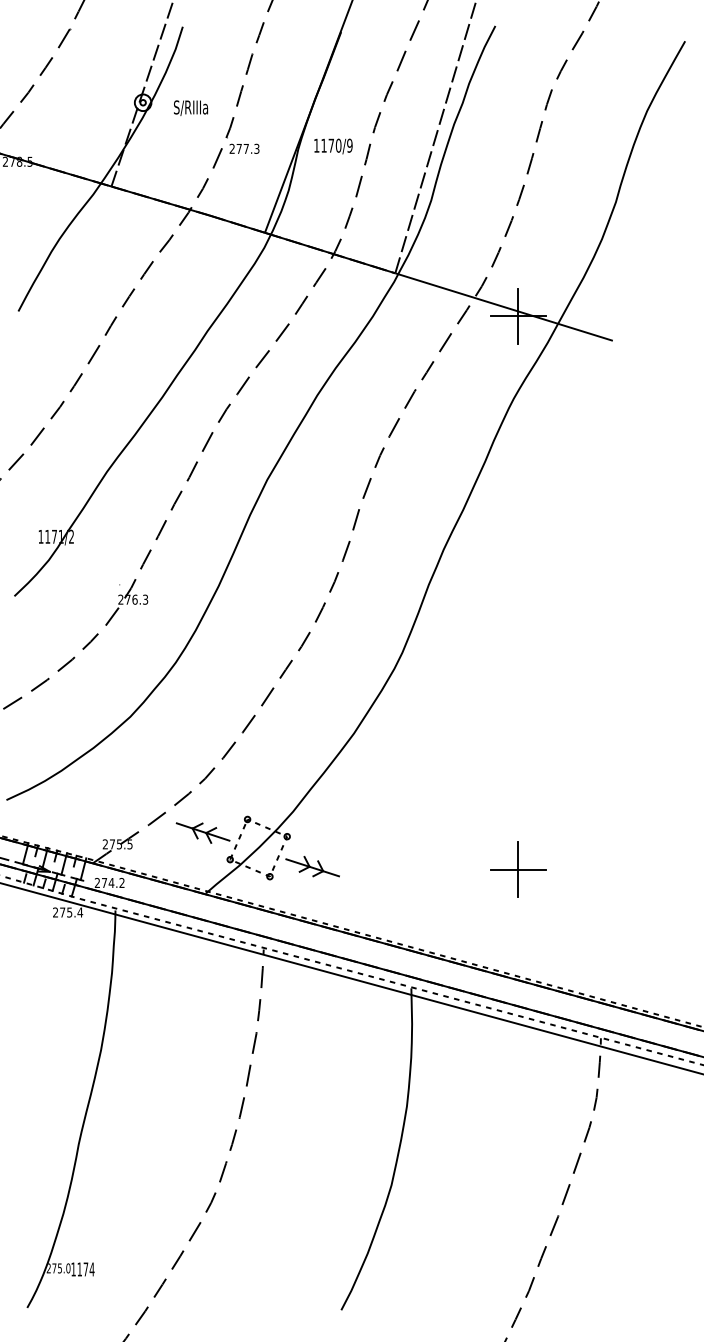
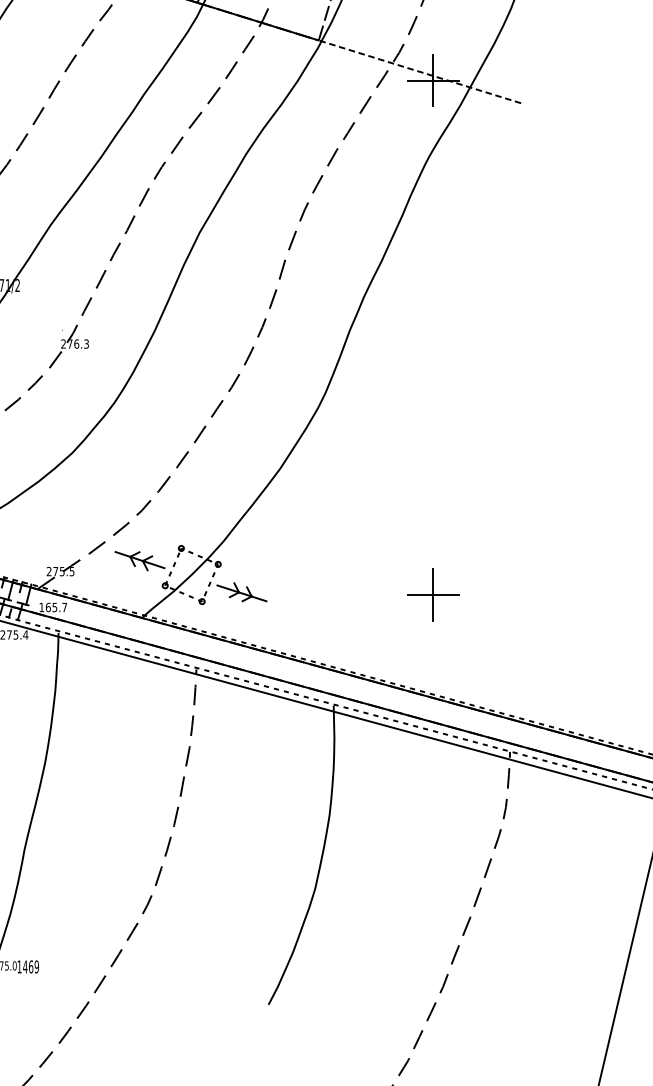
line: (504, 307) -> (420, 72), solid -> dashed
text: (109, 882) -> (52, 607), 274.2 -> 165.7
text: (85, 1269) -> (30, 966), 1174 -> 1469

